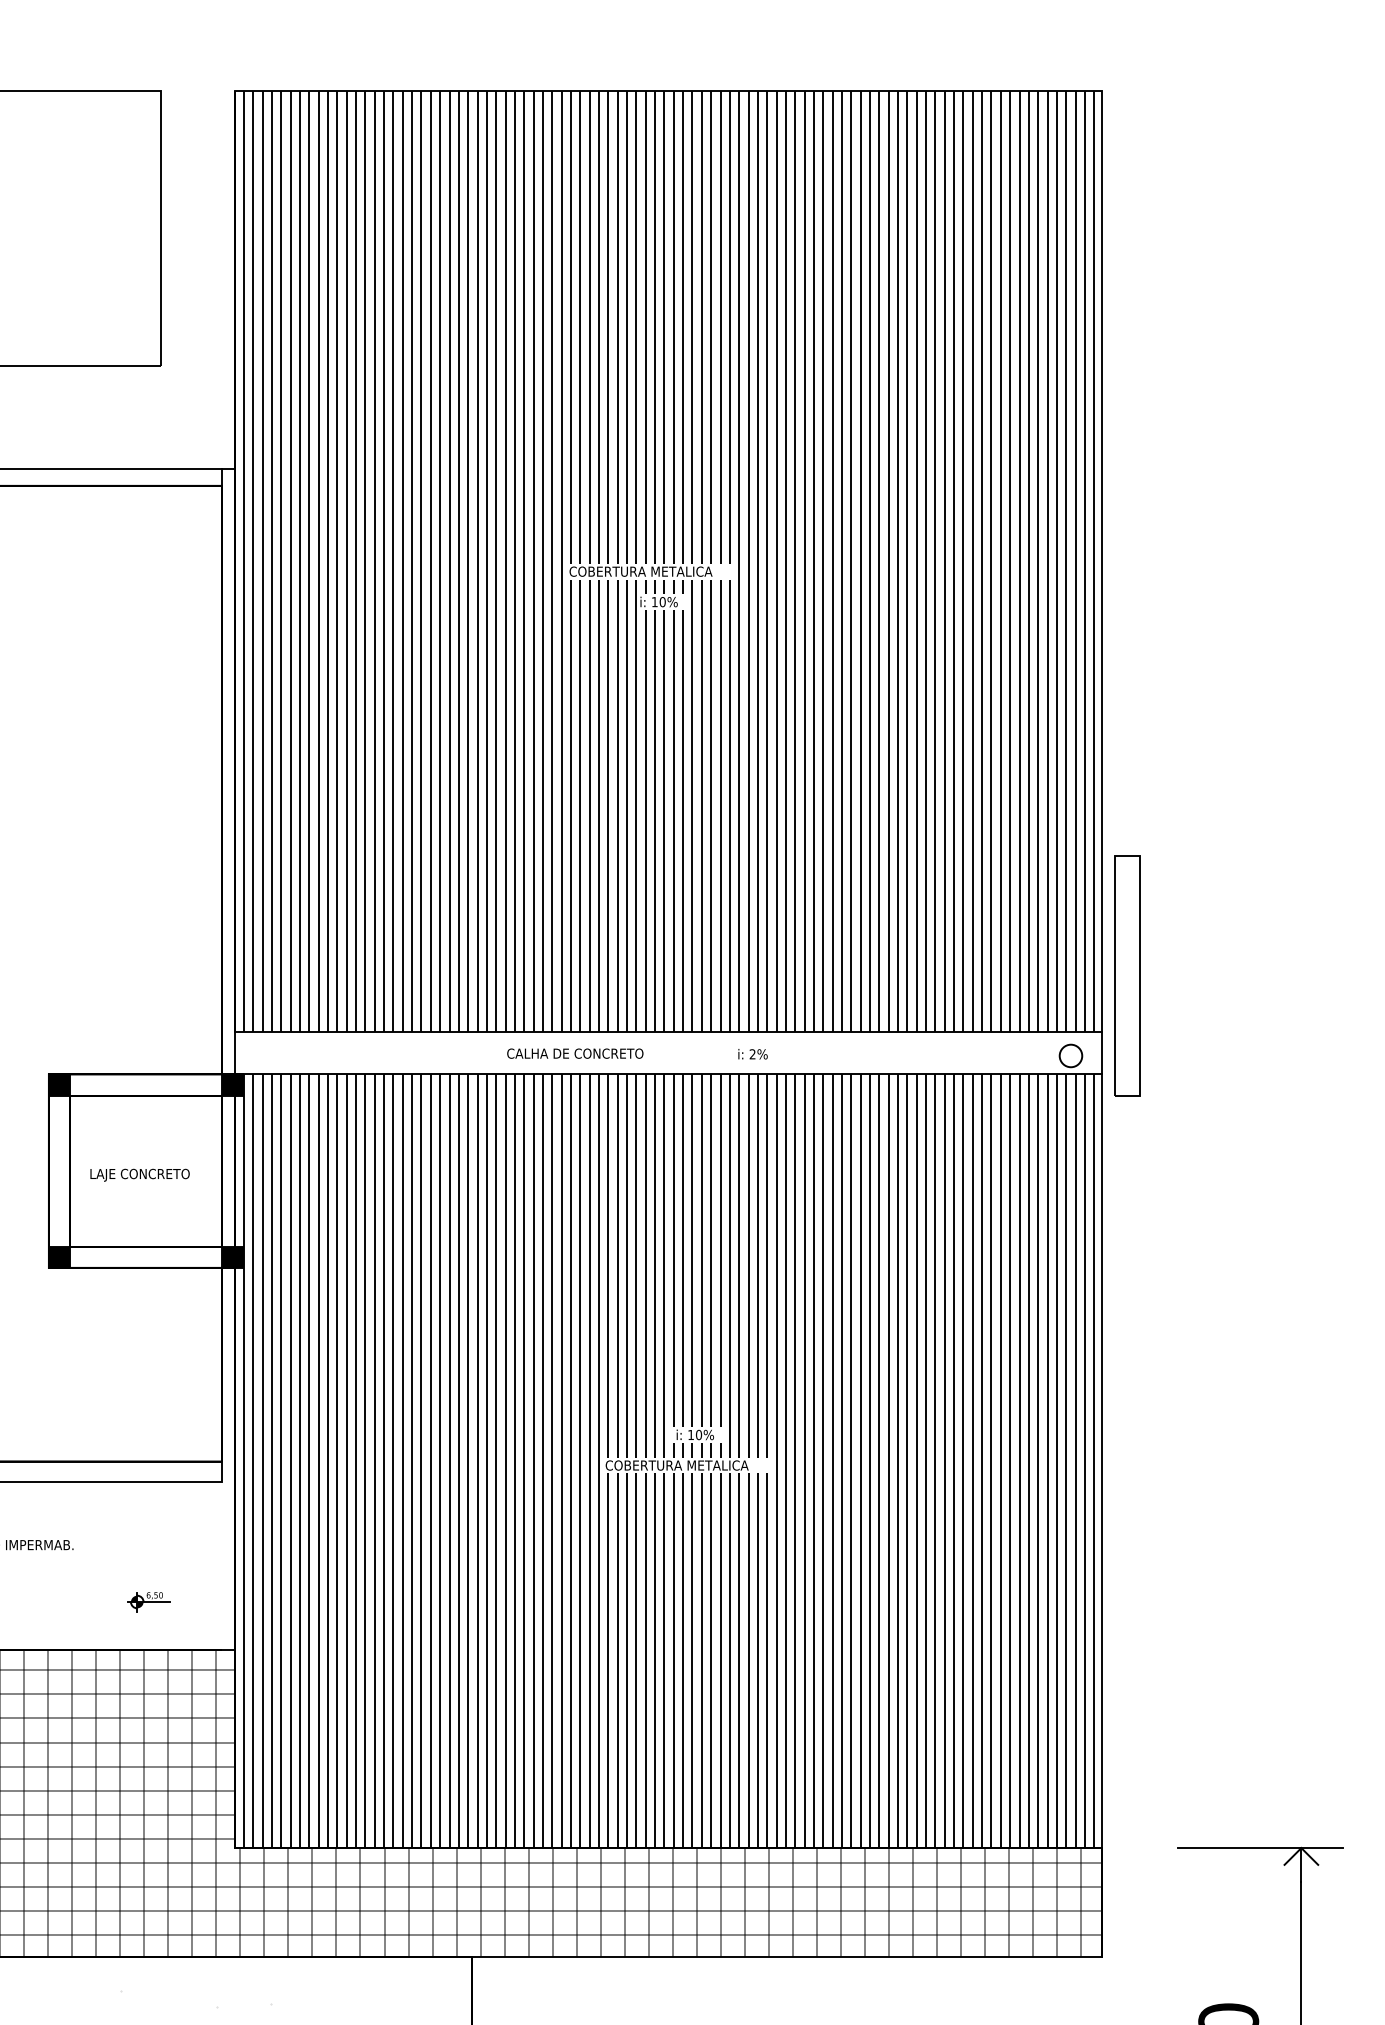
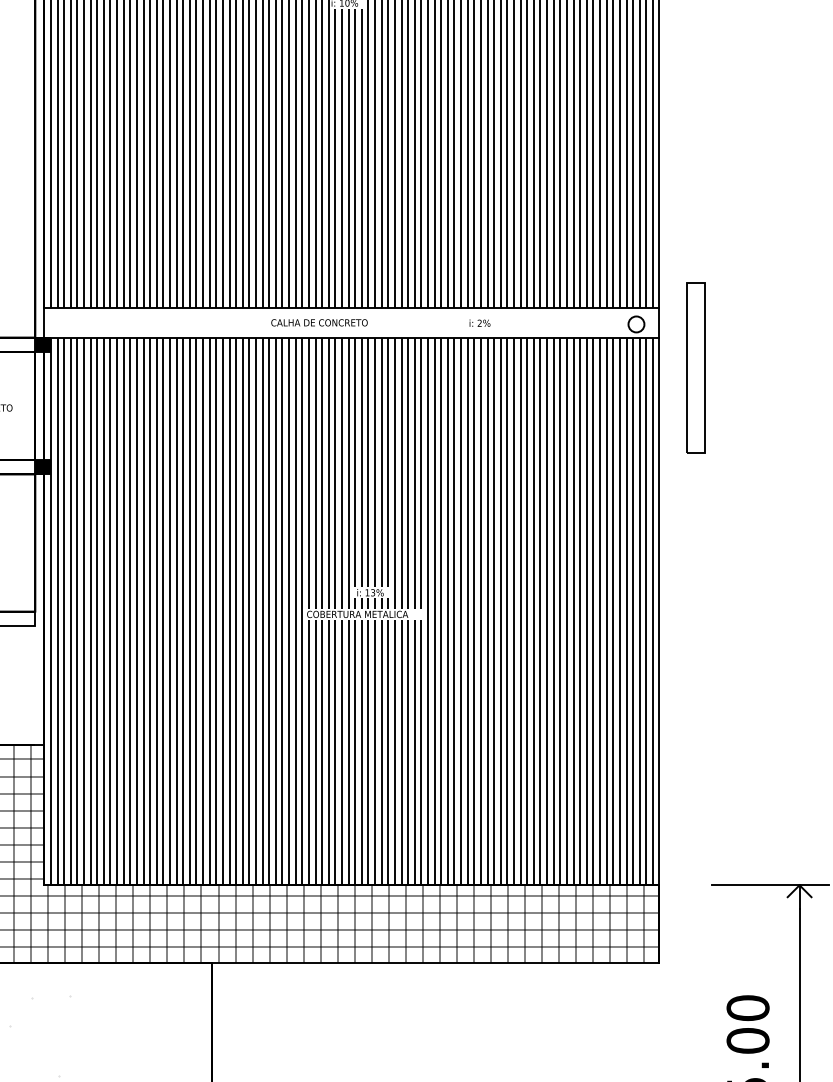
part: (1127, 975) -> (695, 368), moved
text: (575, 1053) -> (319, 322), moved
text: (752, 1054) -> (479, 323), moved
text: (699, 1435) -> (373, 593), 10%%% -> 13%%%

